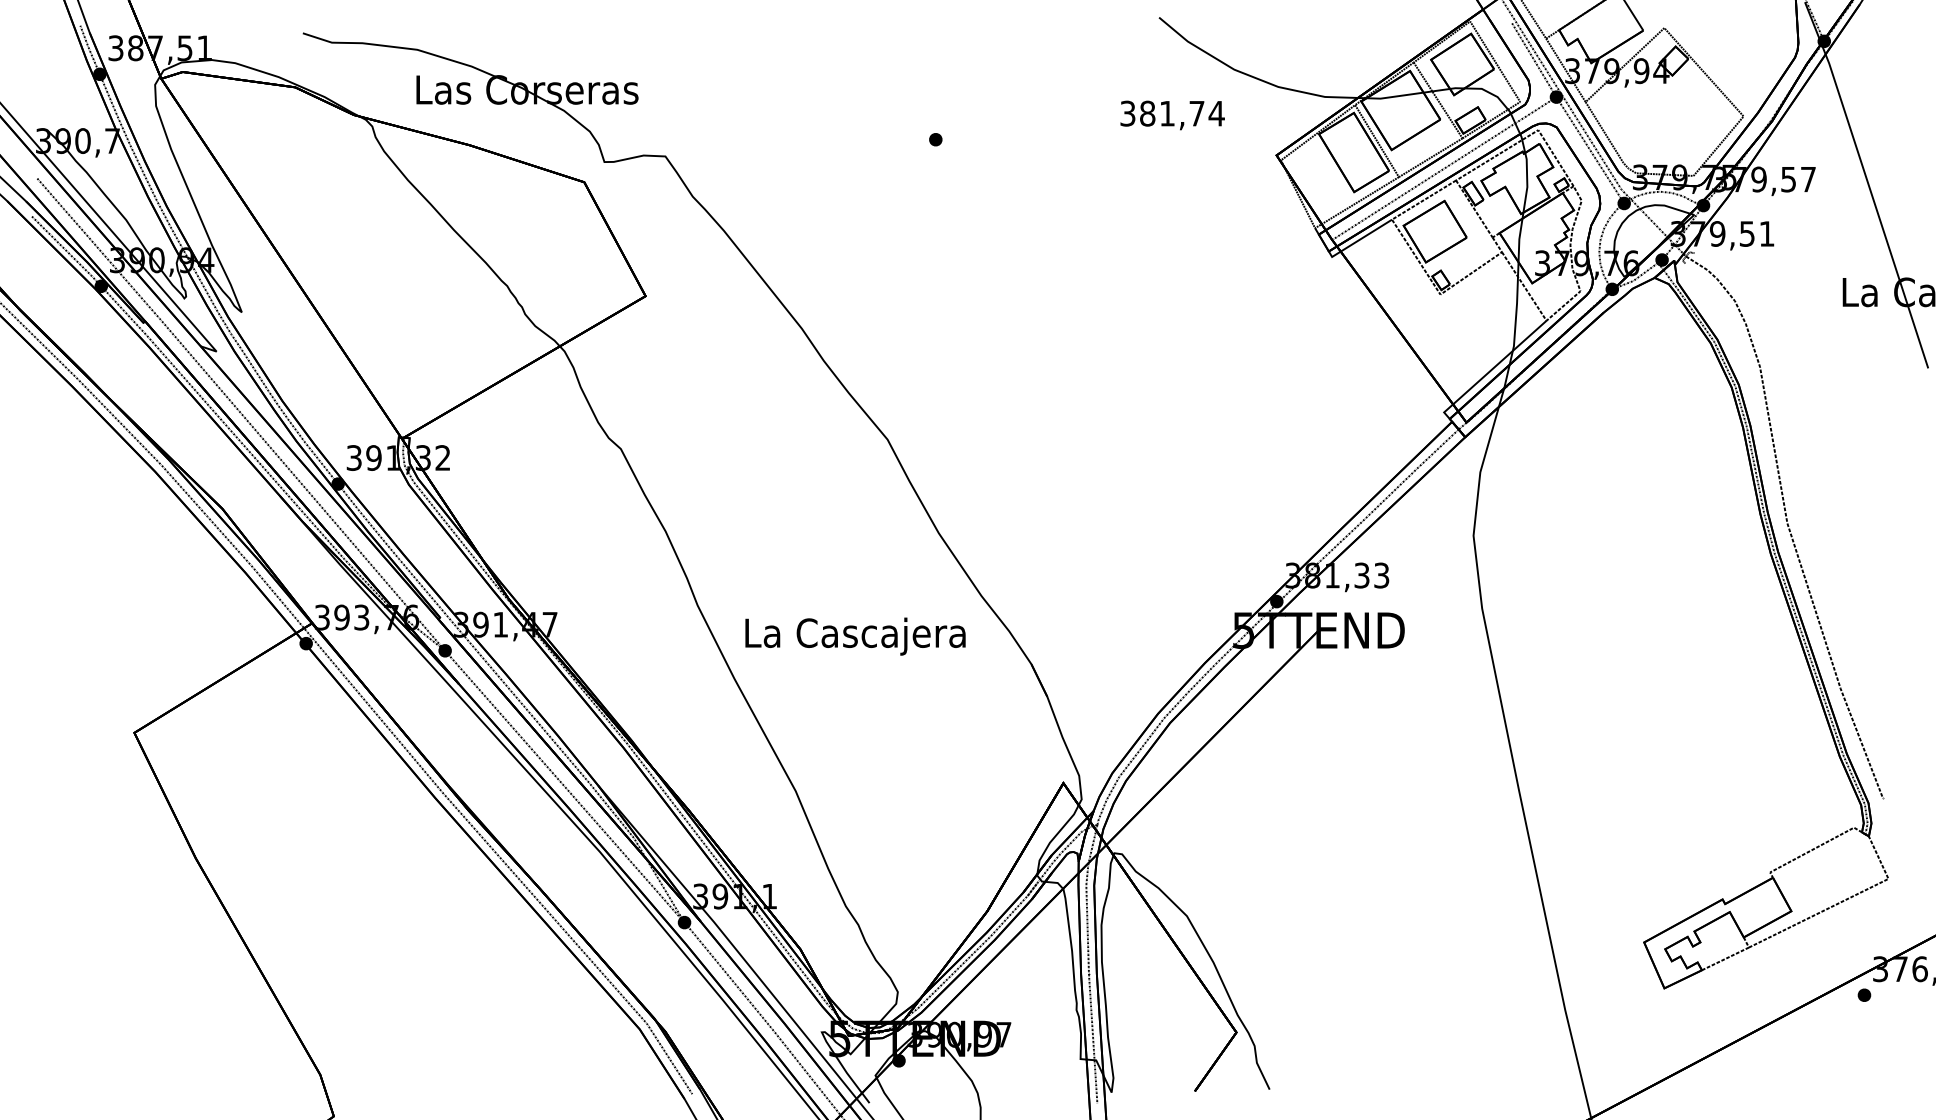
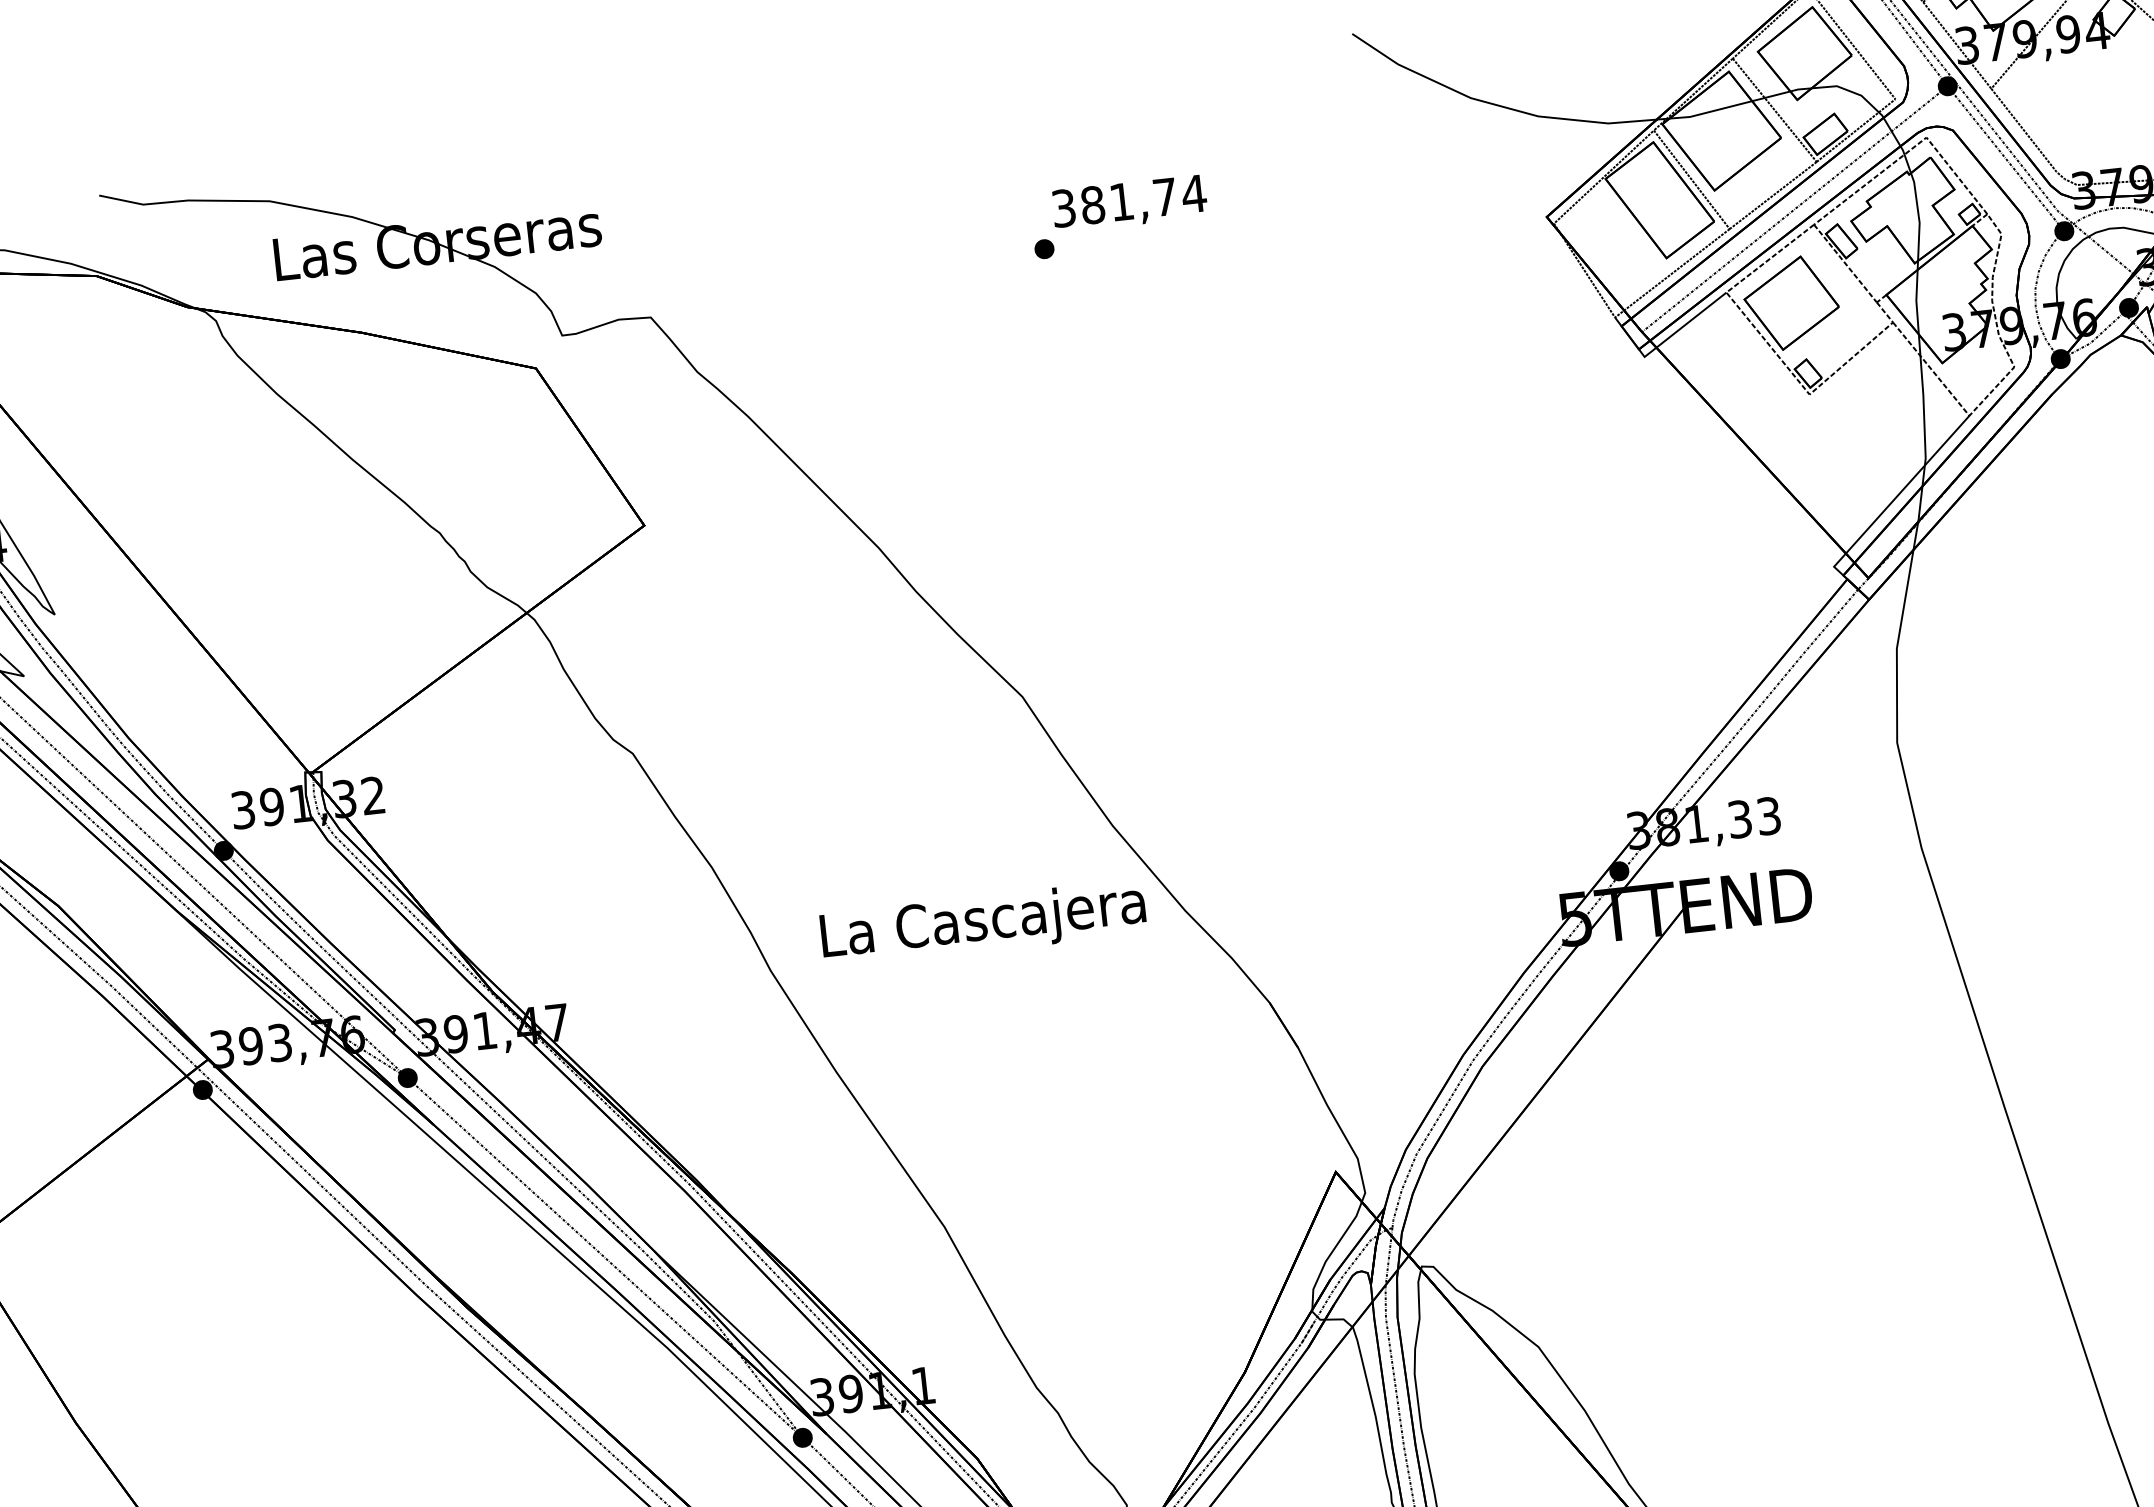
text: (1172, 115) -> (1129, 203), moved
text: (855, 636) -> (983, 923), moved

